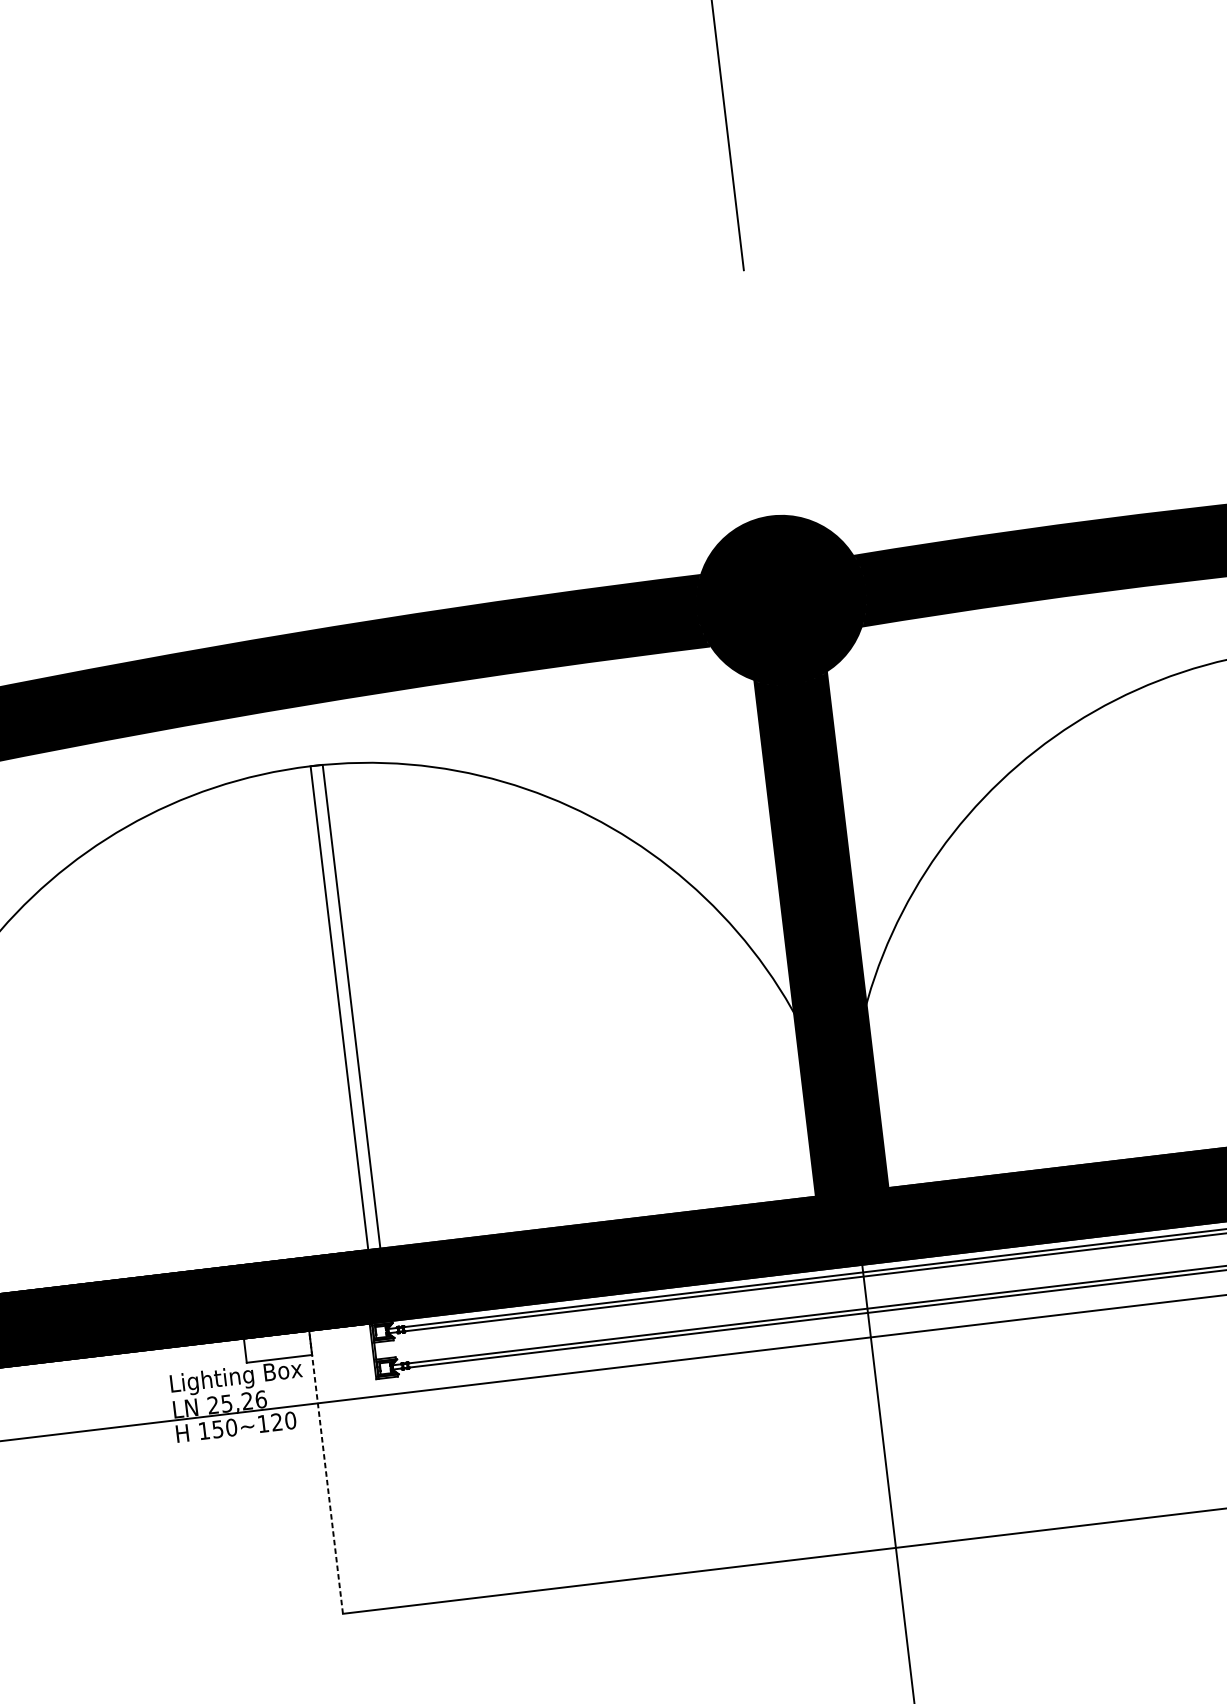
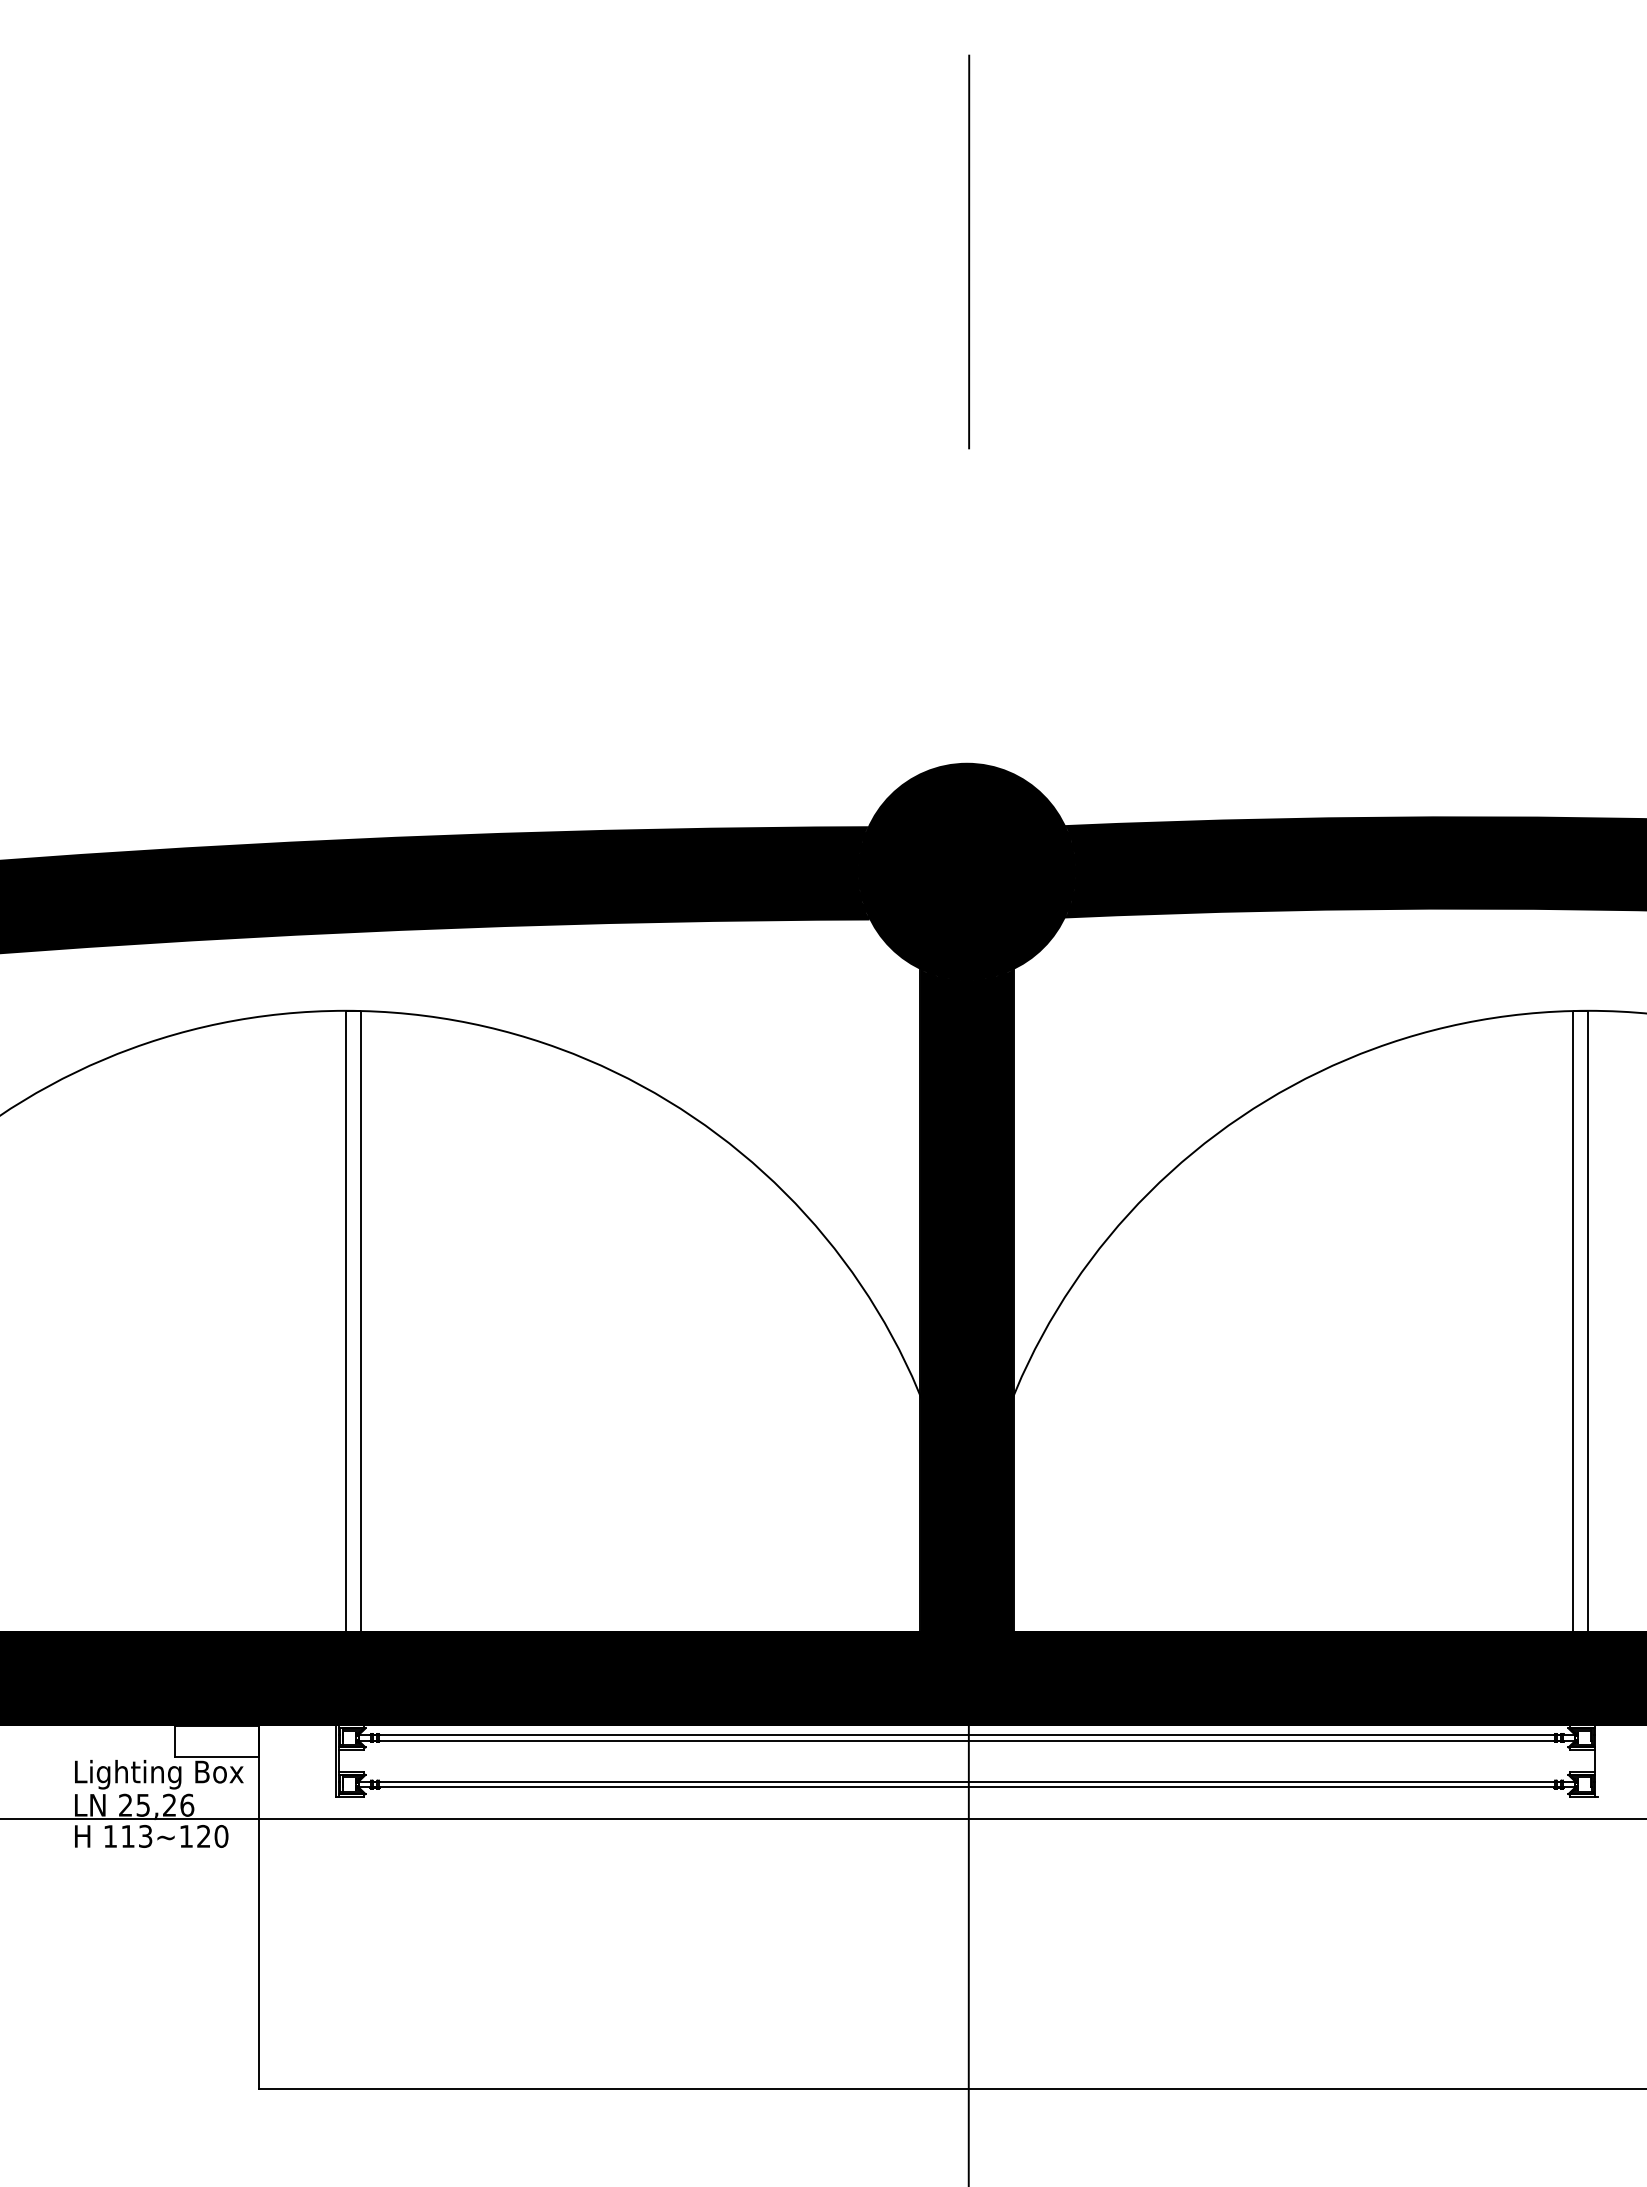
text: (224, 1428) -> (136, 1836), 150~120 -> 113~120
line: (326, 1472) -> (258, 1907), dashed -> solid

